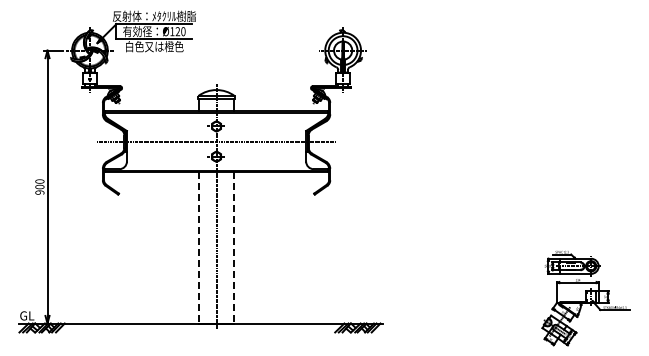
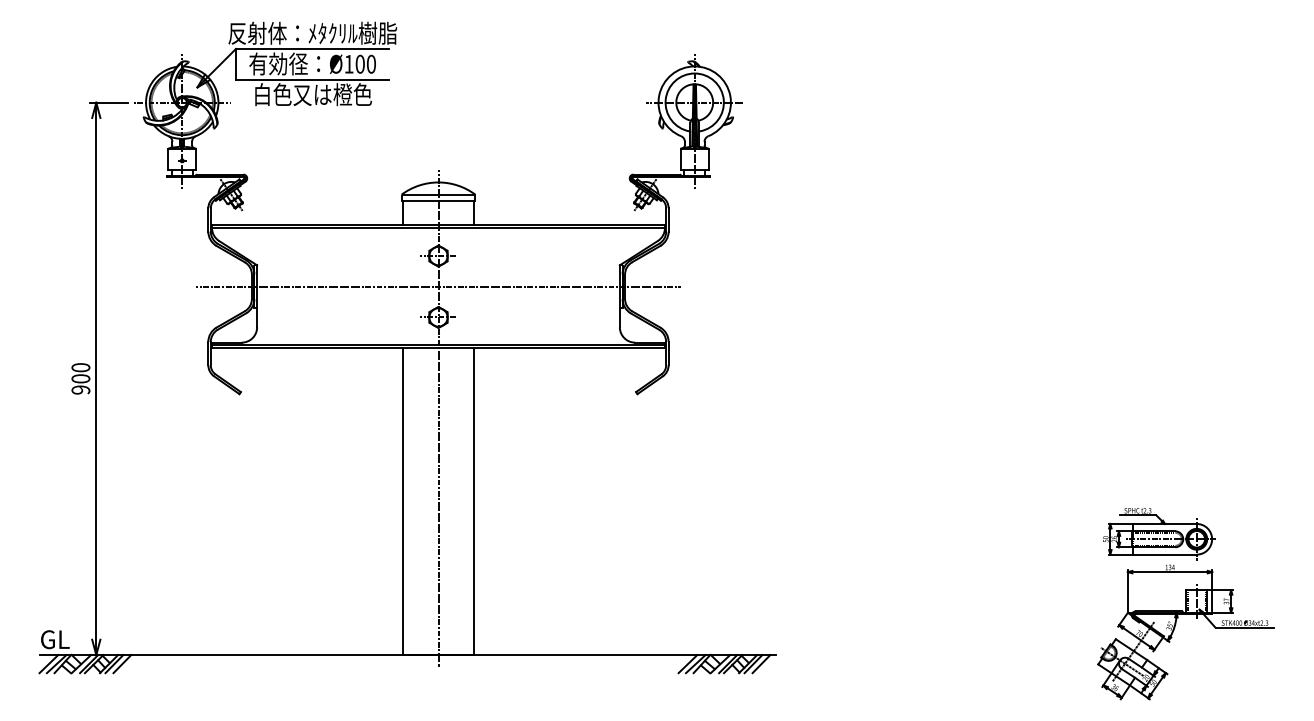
text: (177, 31) -> (359, 63), Ø120 -> Ø100
line: (199, 247) -> (403, 501), dashed -> solid
line: (233, 247) -> (472, 501), dashed -> solid

